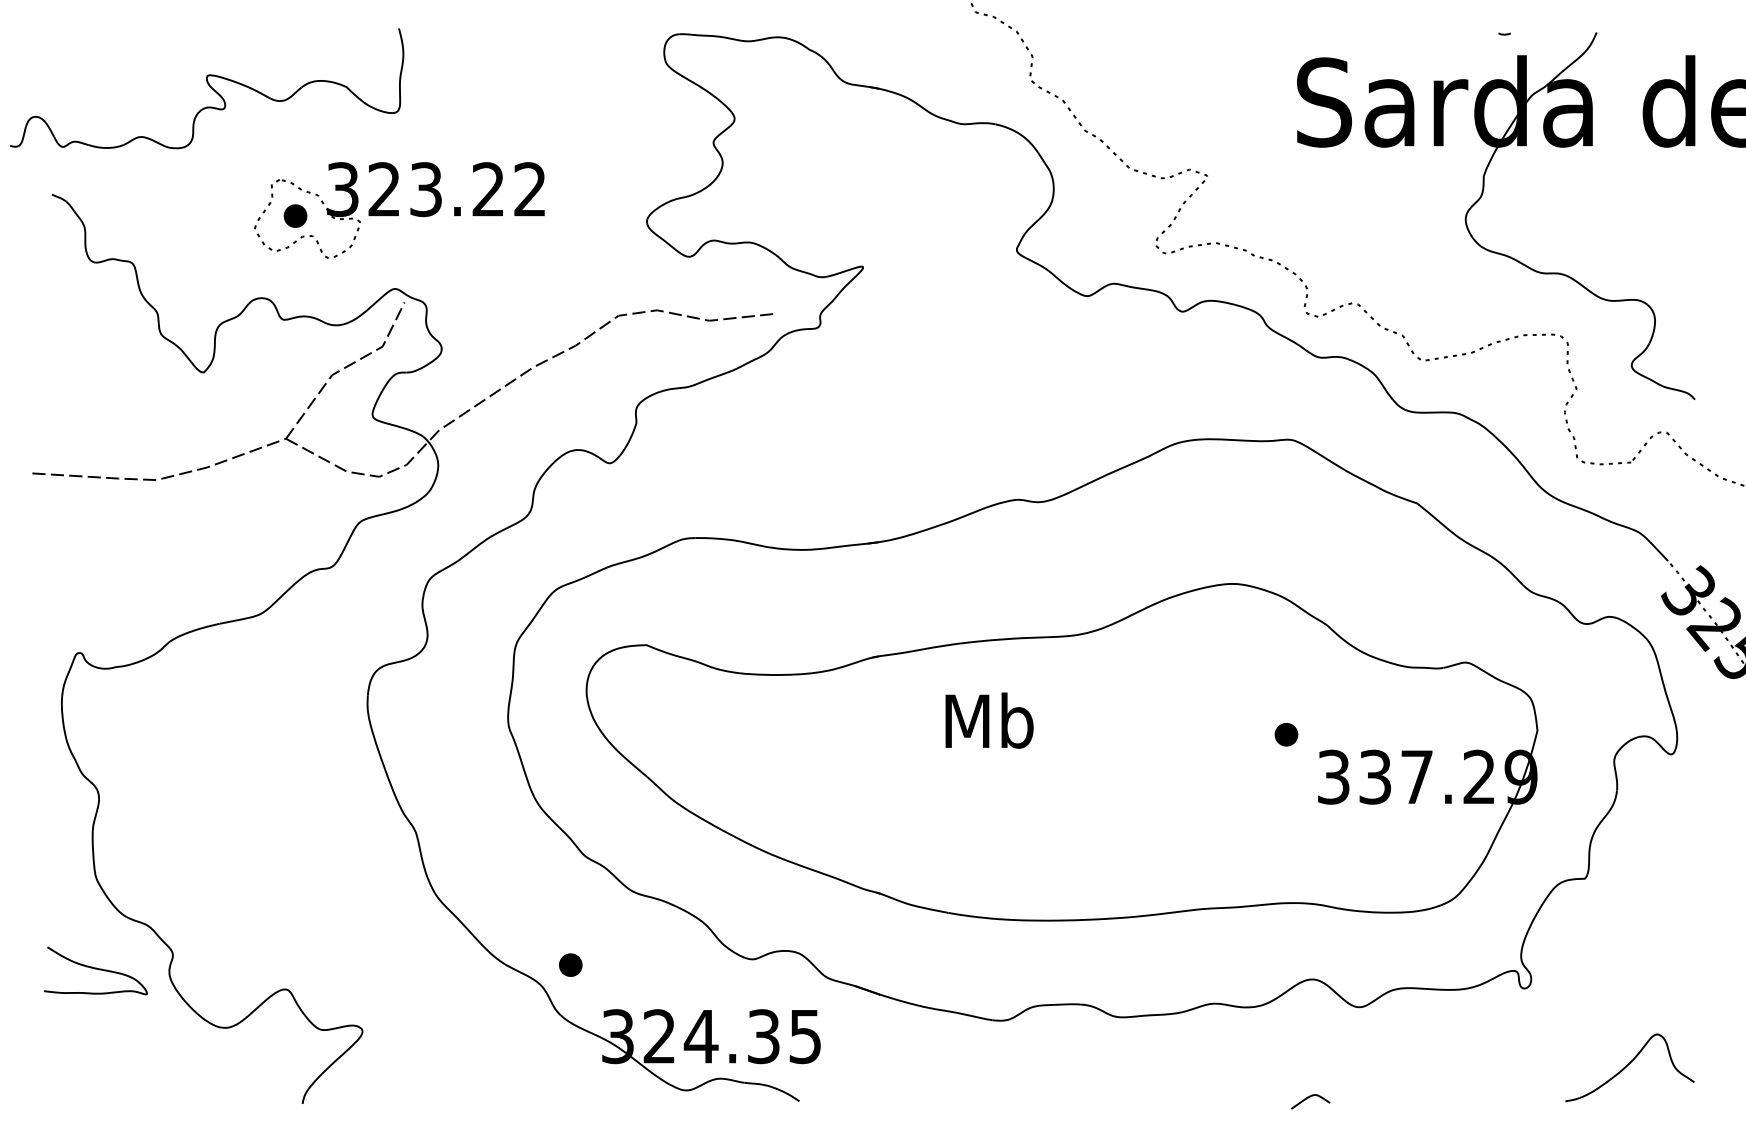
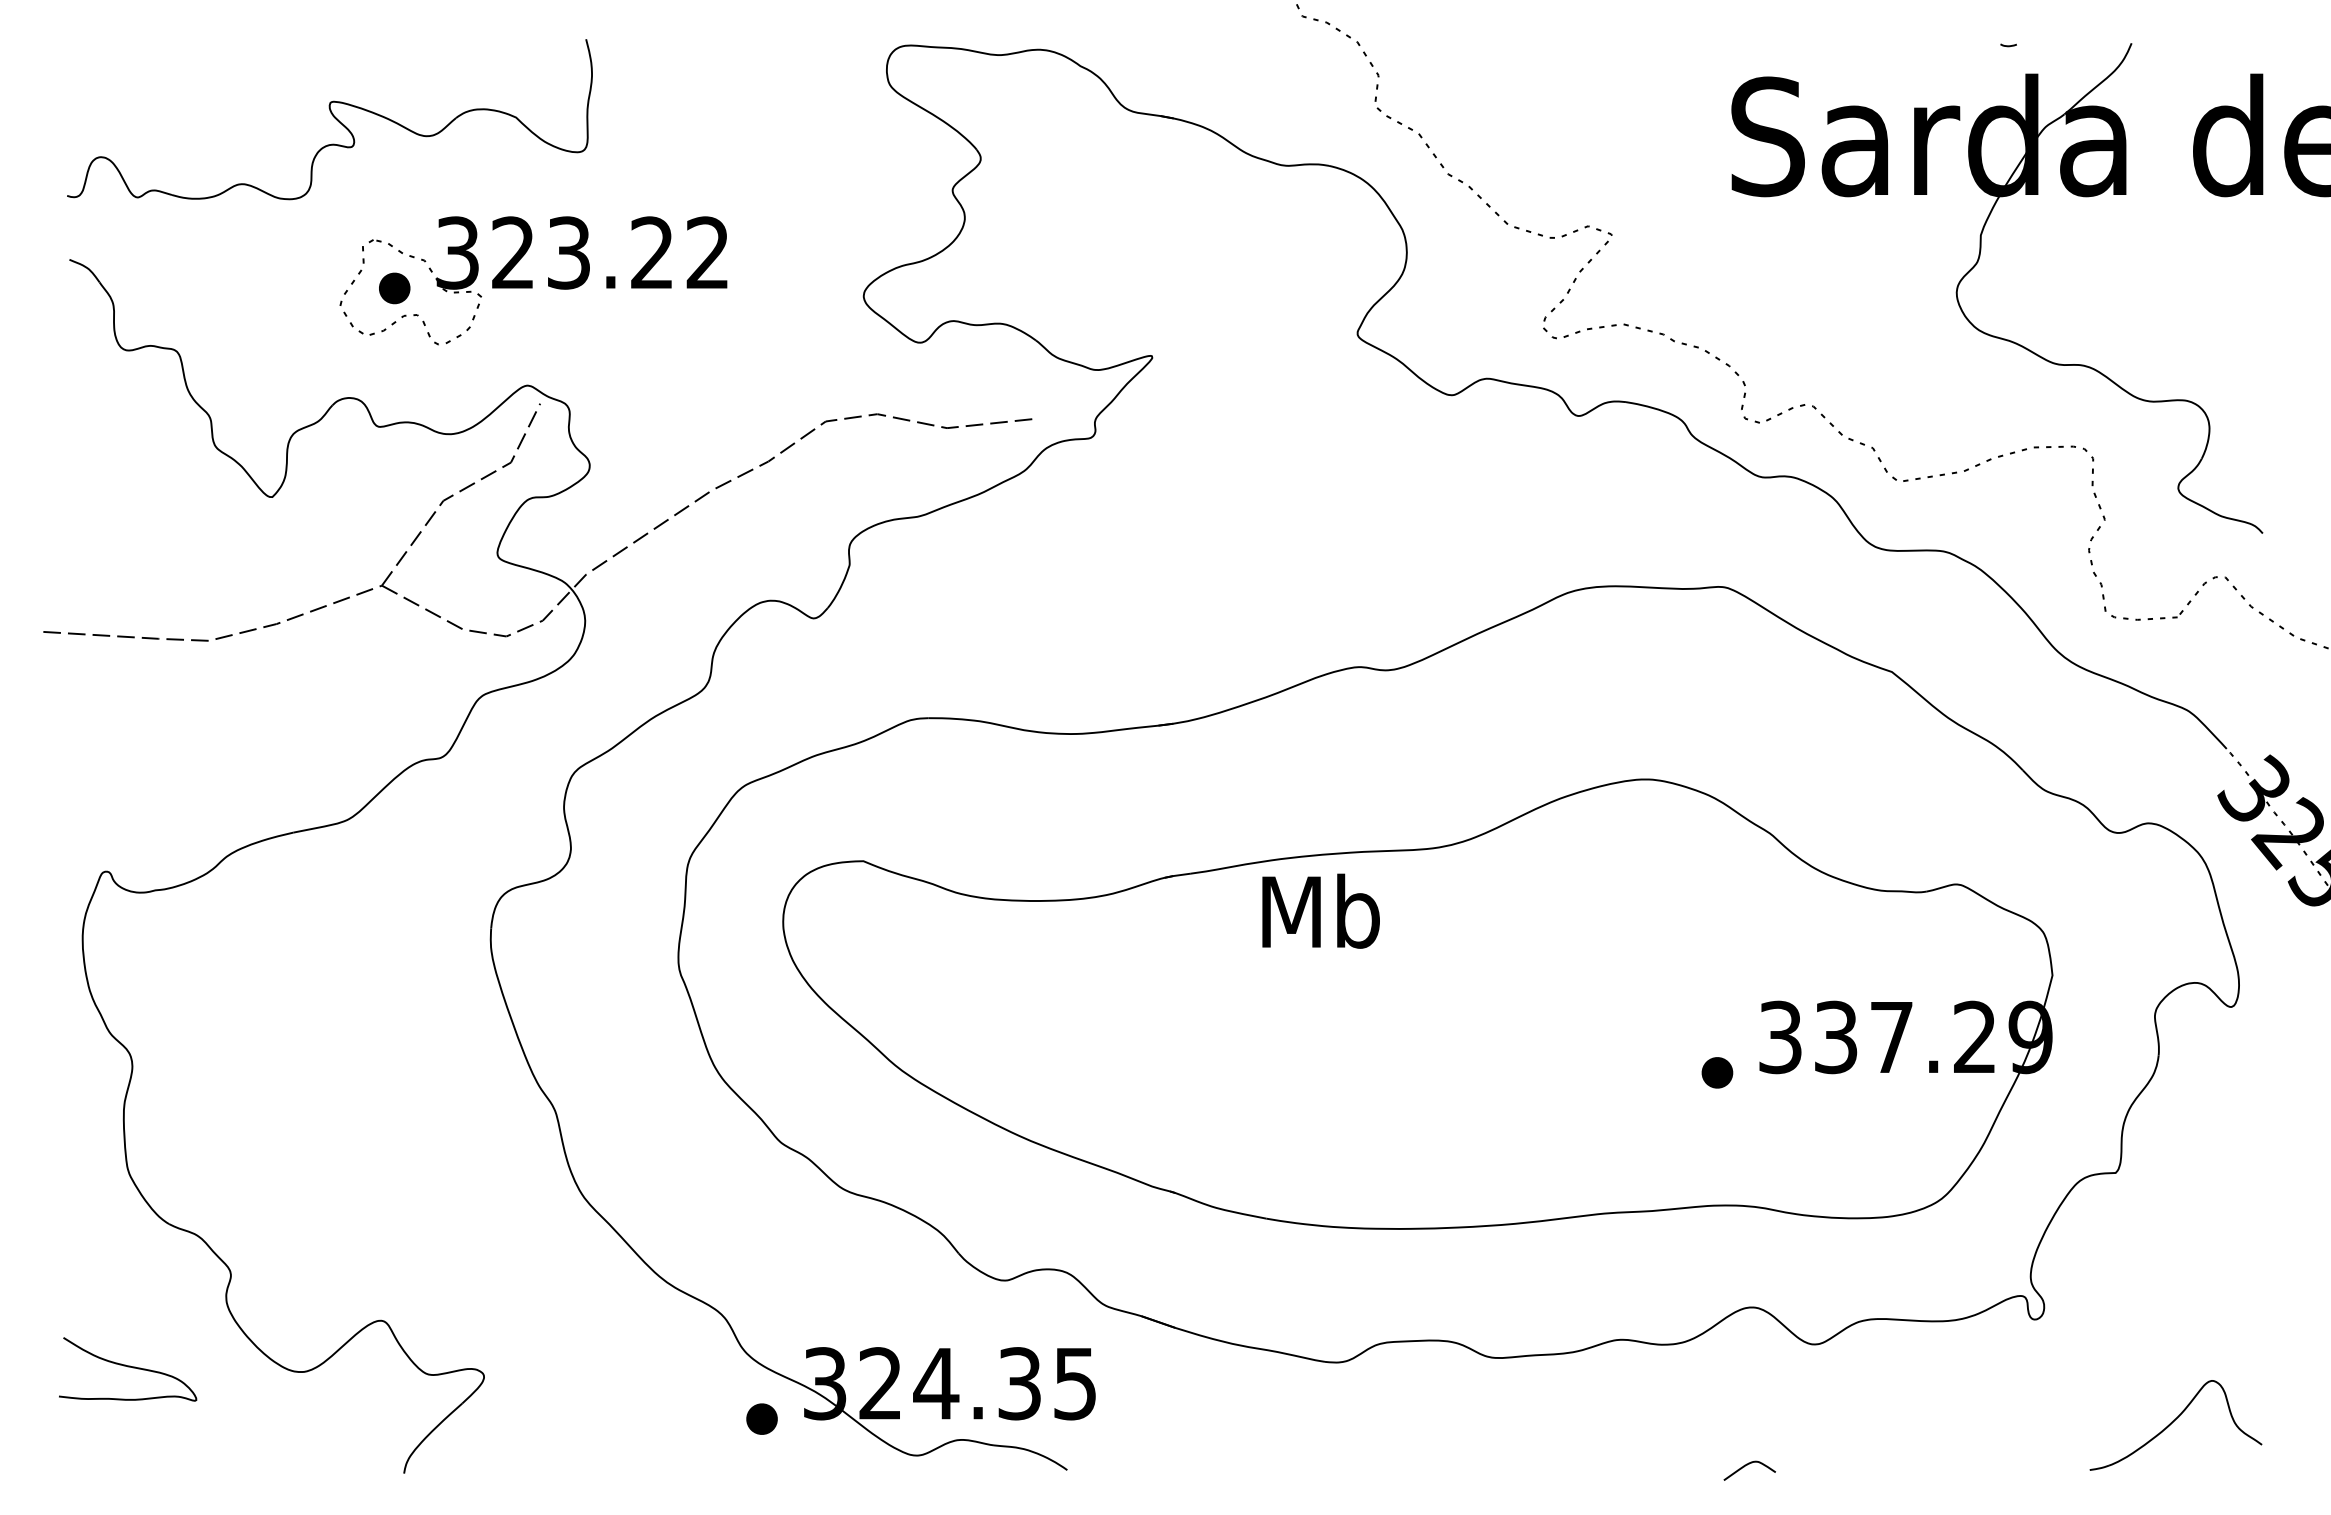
part: (207, 88) -> (330, 119), moved
text: (989, 720) -> (1321, 911), moved
part: (1286, 734) -> (1717, 1072), moved
part: (570, 964) -> (761, 1418), moved
curve: (95, 969) -> (127, 1367), moved

